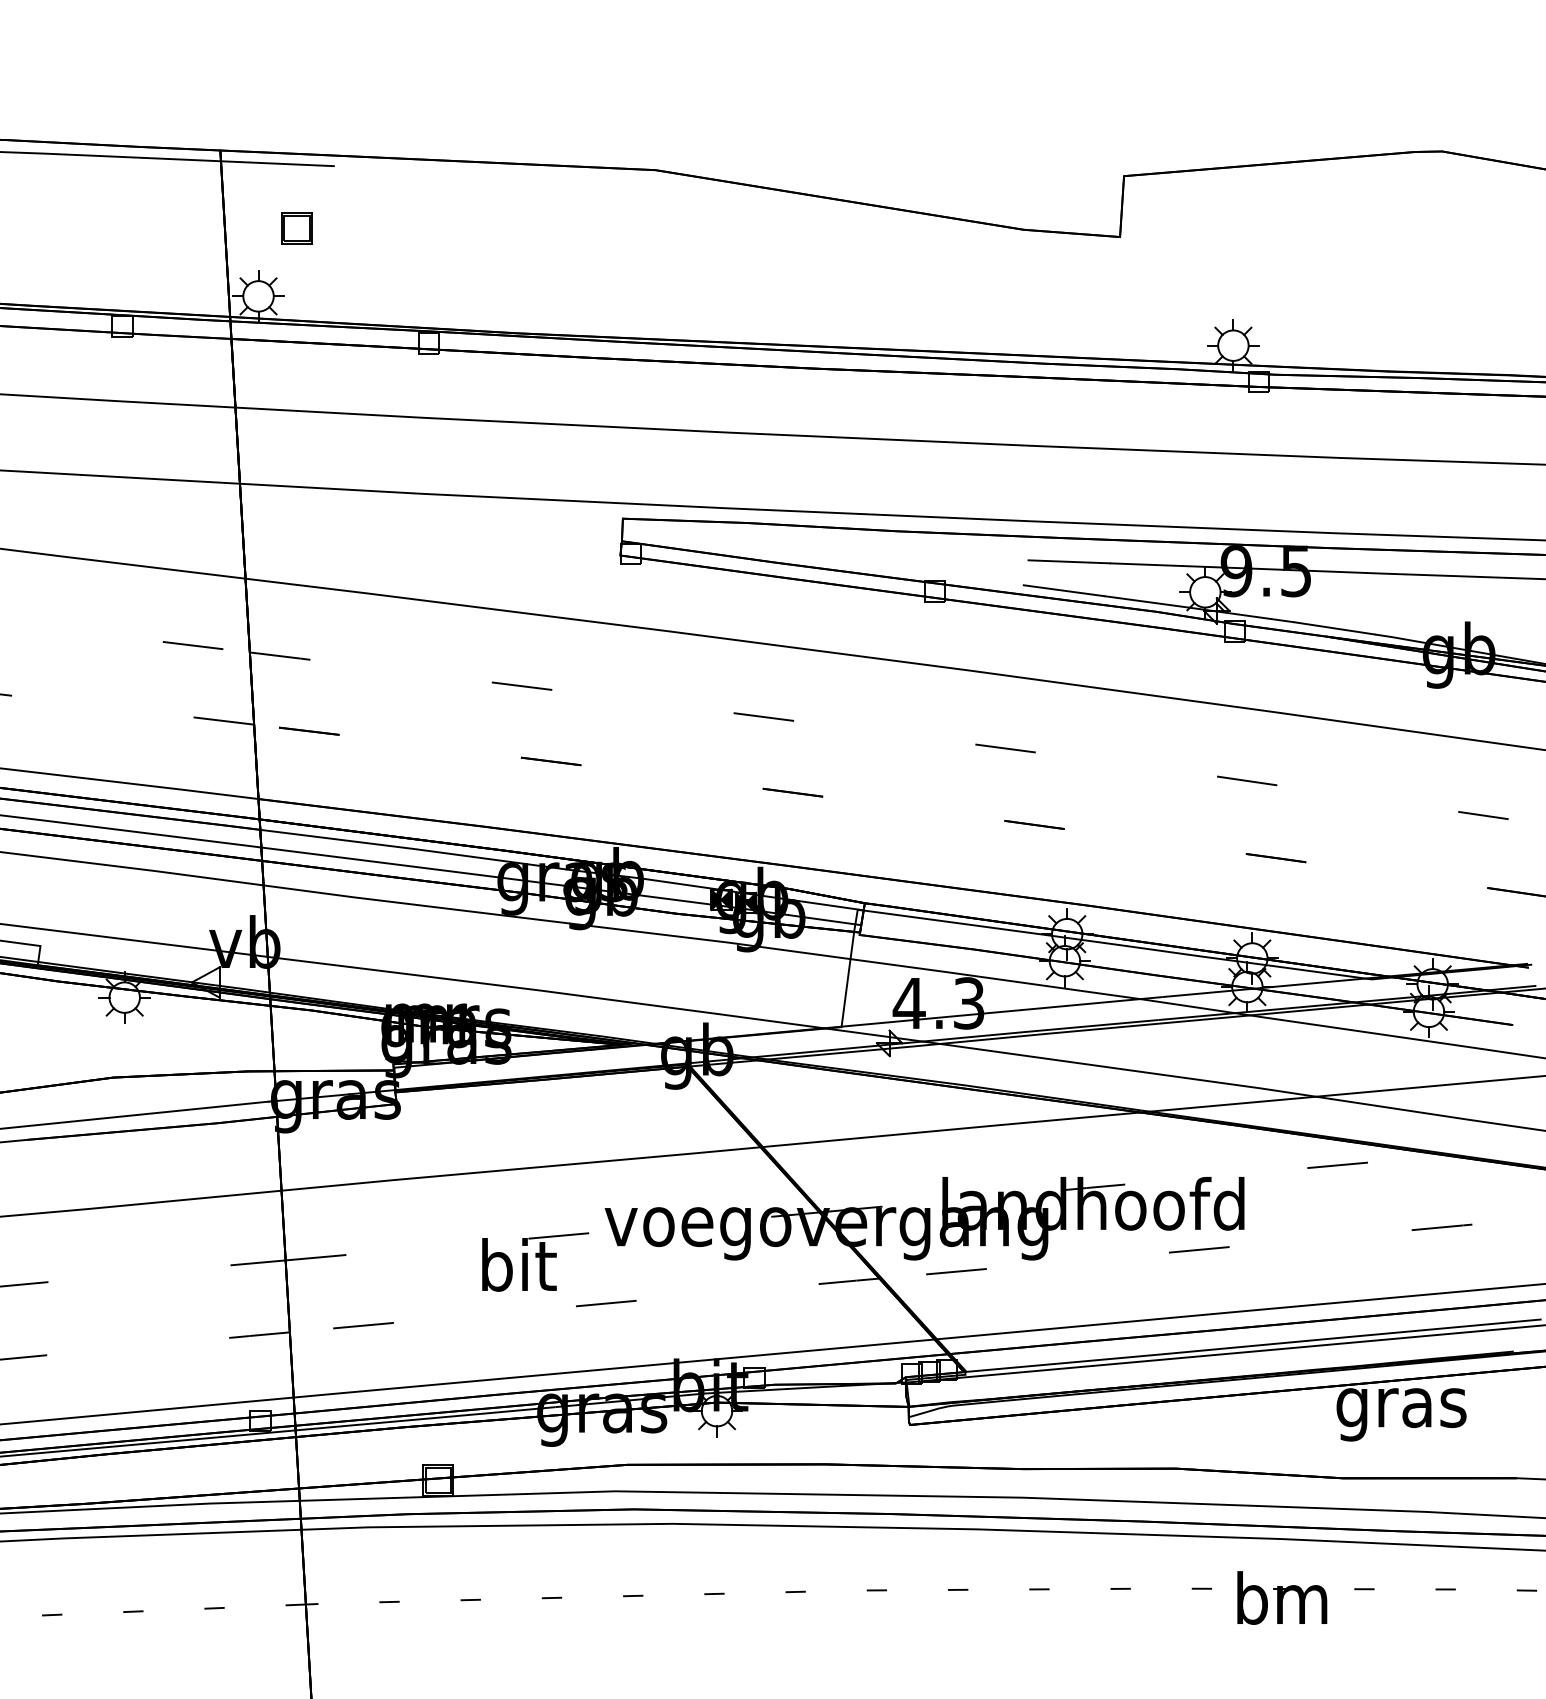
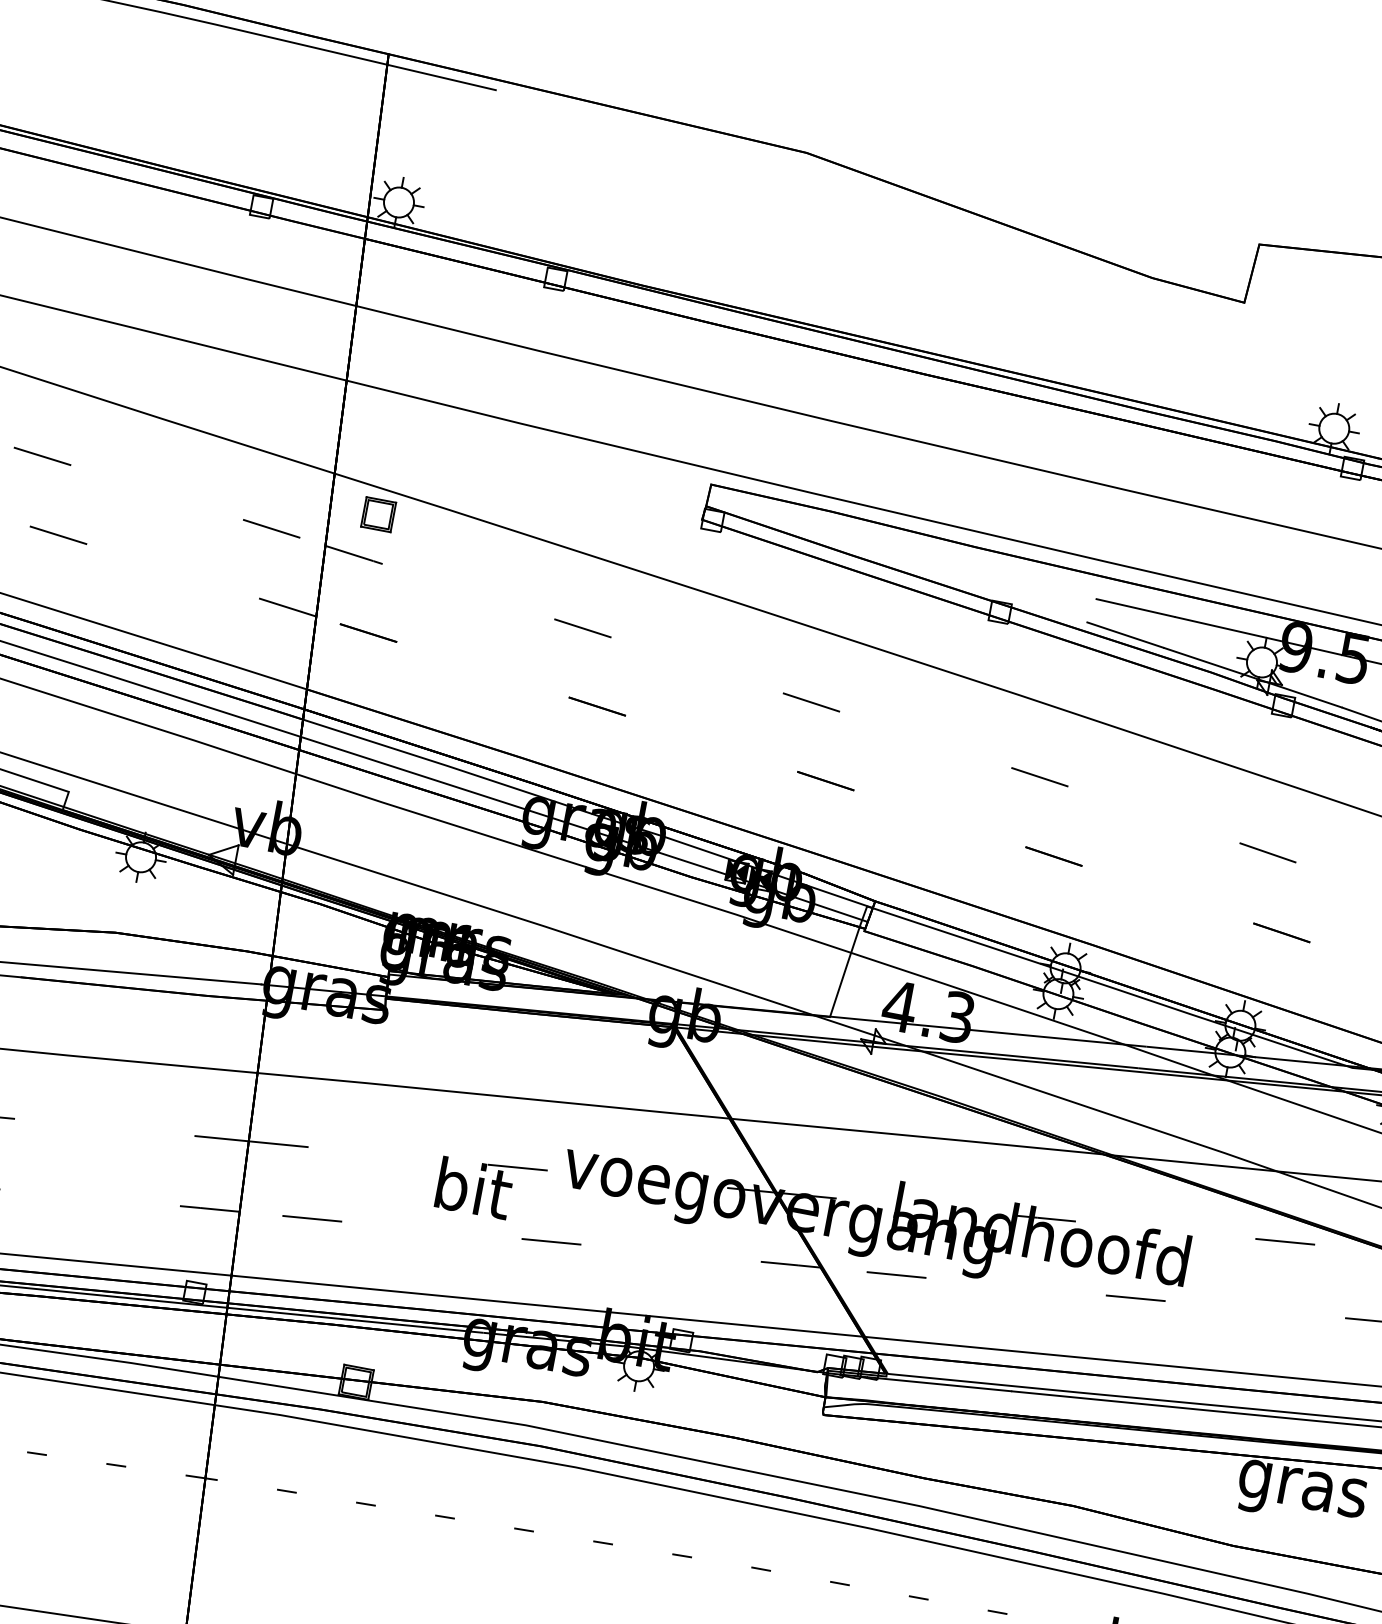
part: (296, 228) -> (378, 514), moved

